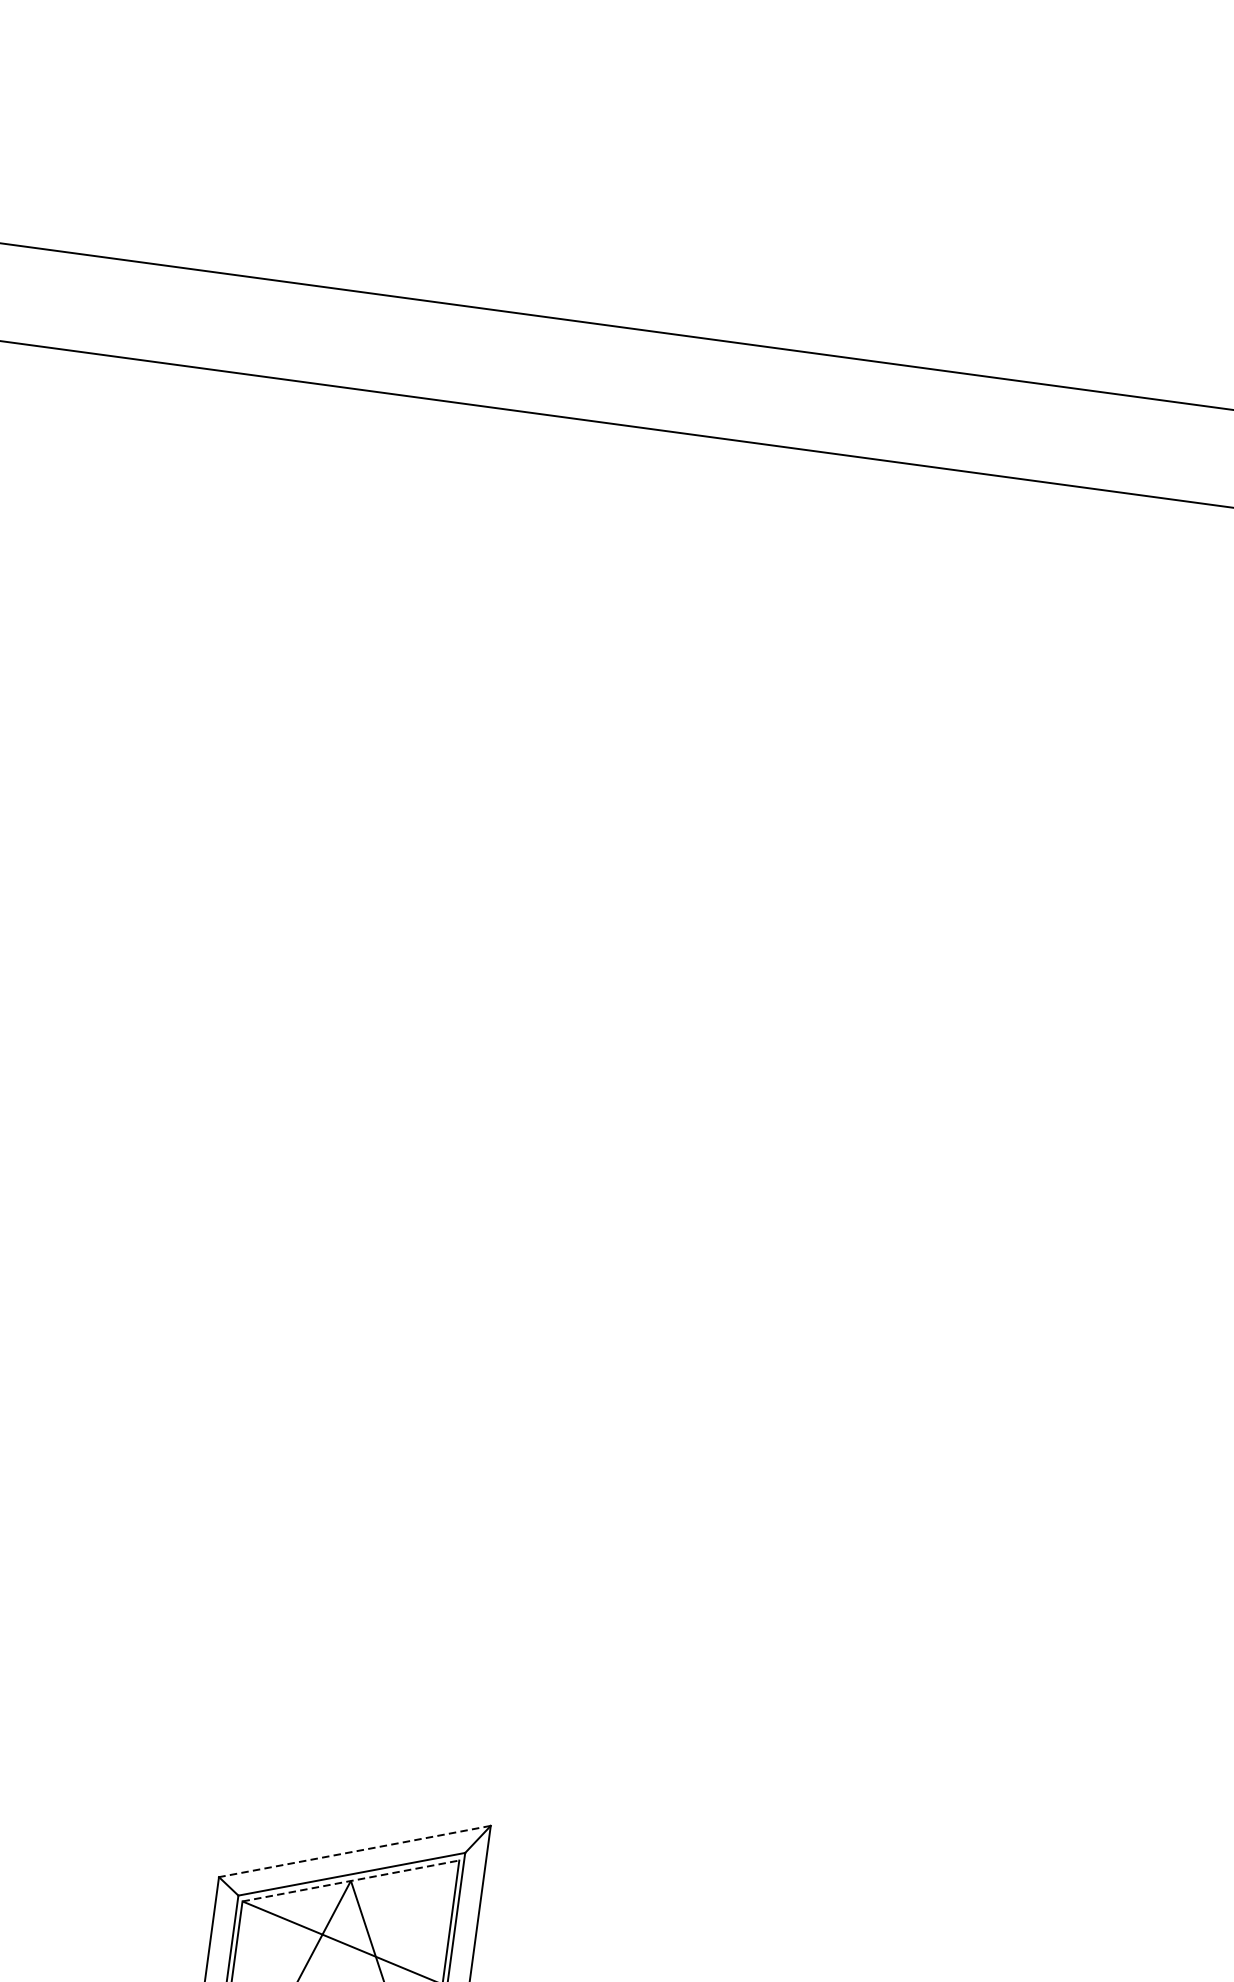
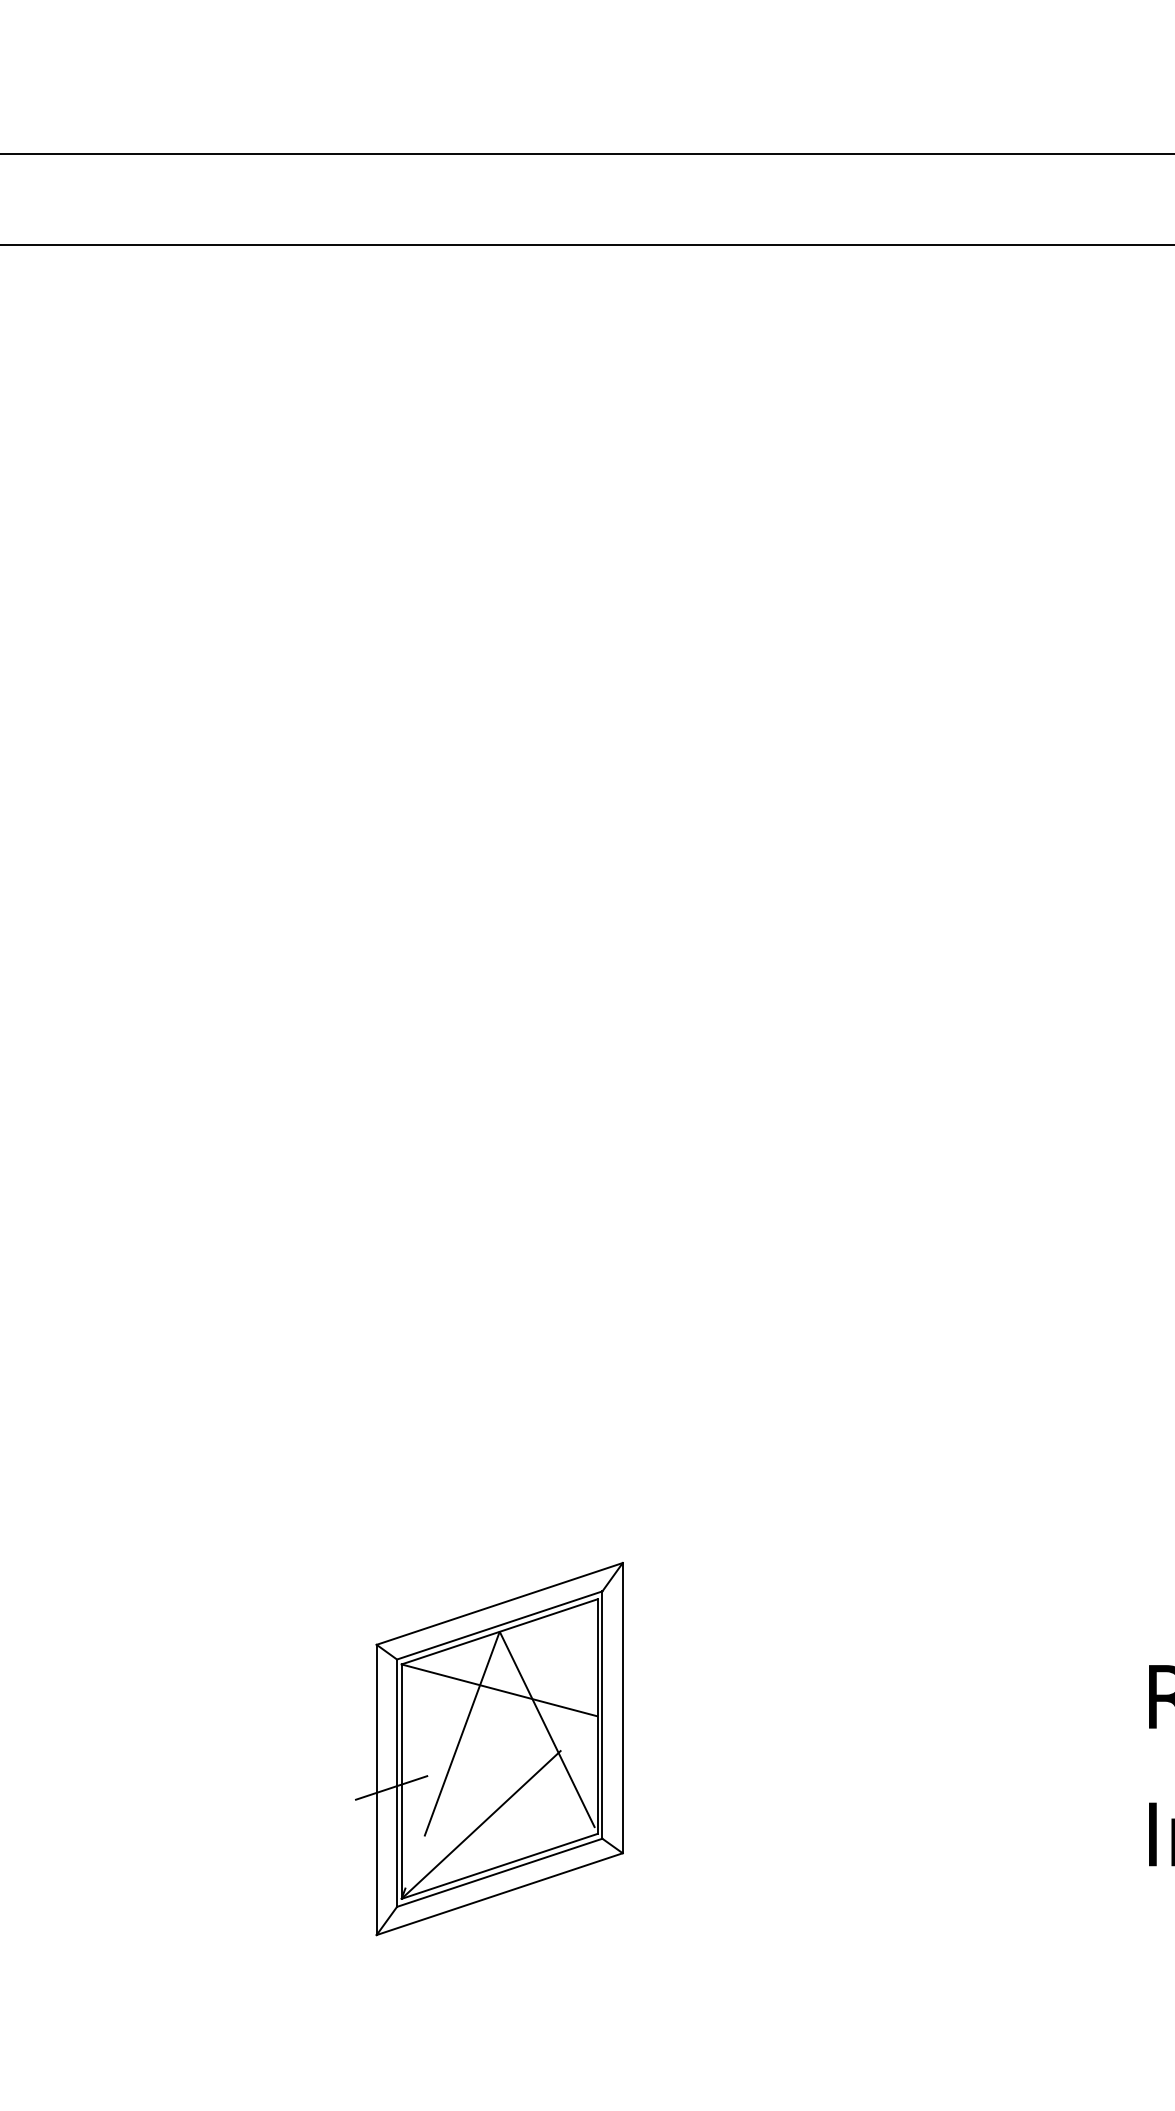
line: (354, 1851) -> (499, 1603), dashed -> solid
line: (351, 1880) -> (500, 1631), dashed -> solid

